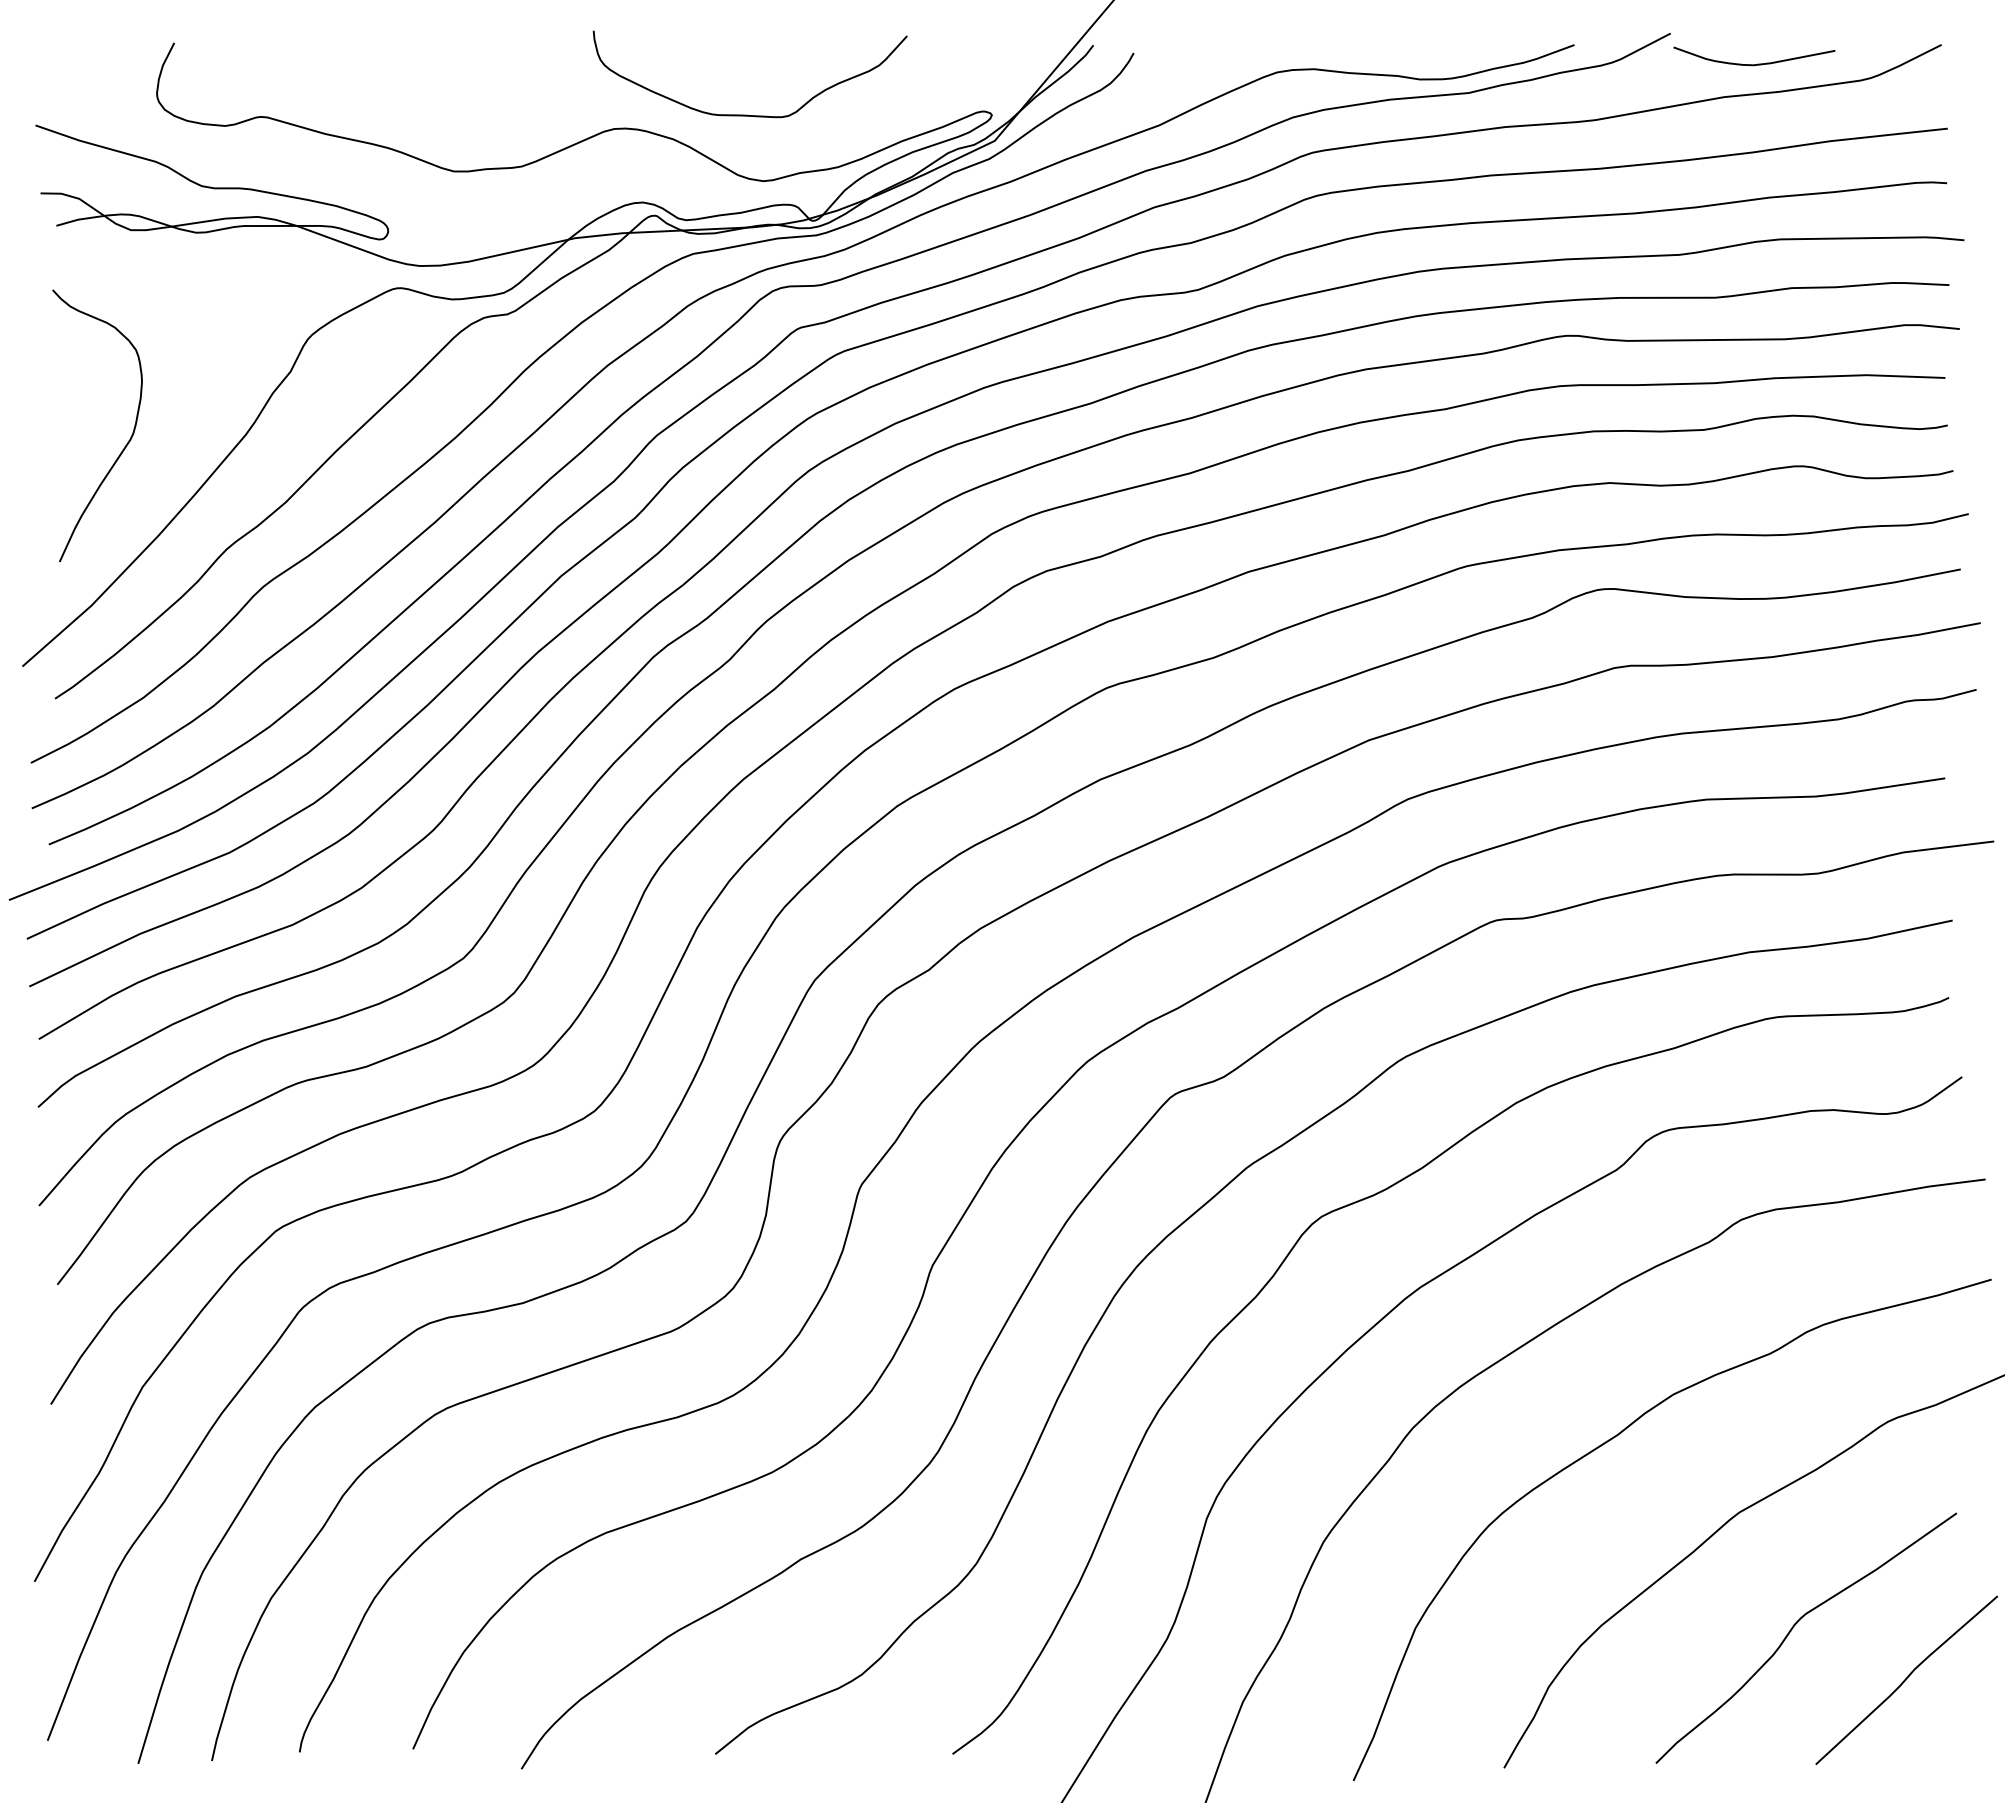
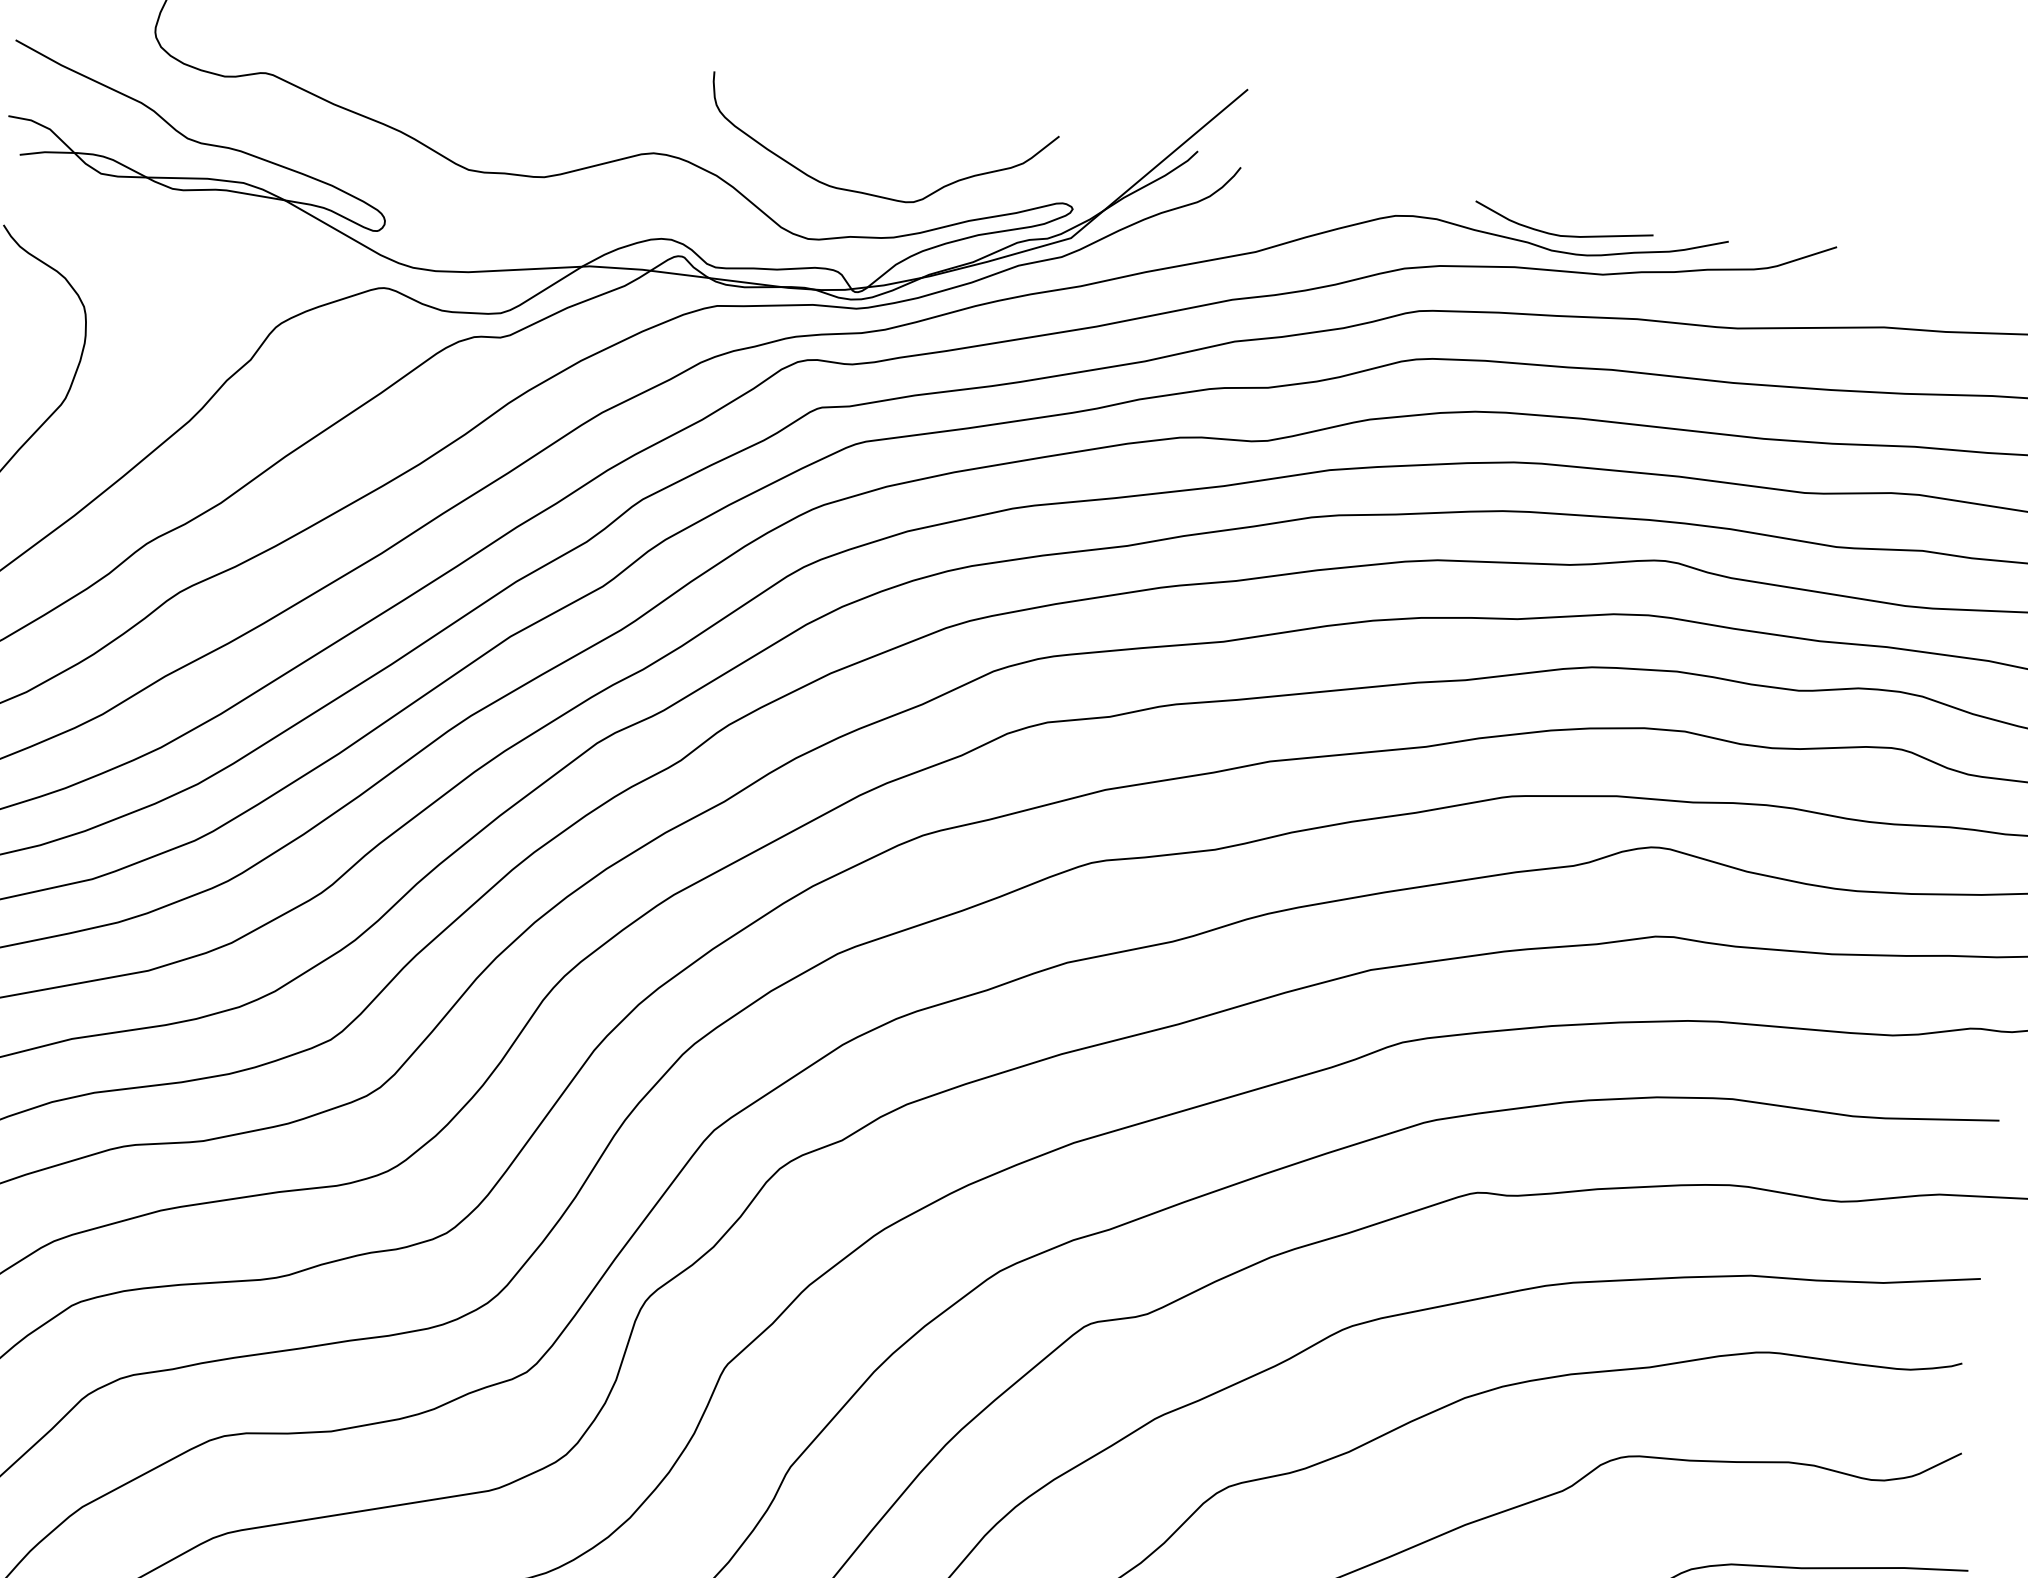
curve: (1757, 63) -> (1565, 234), moved
curve: (747, 114) -> (868, 192), moved

